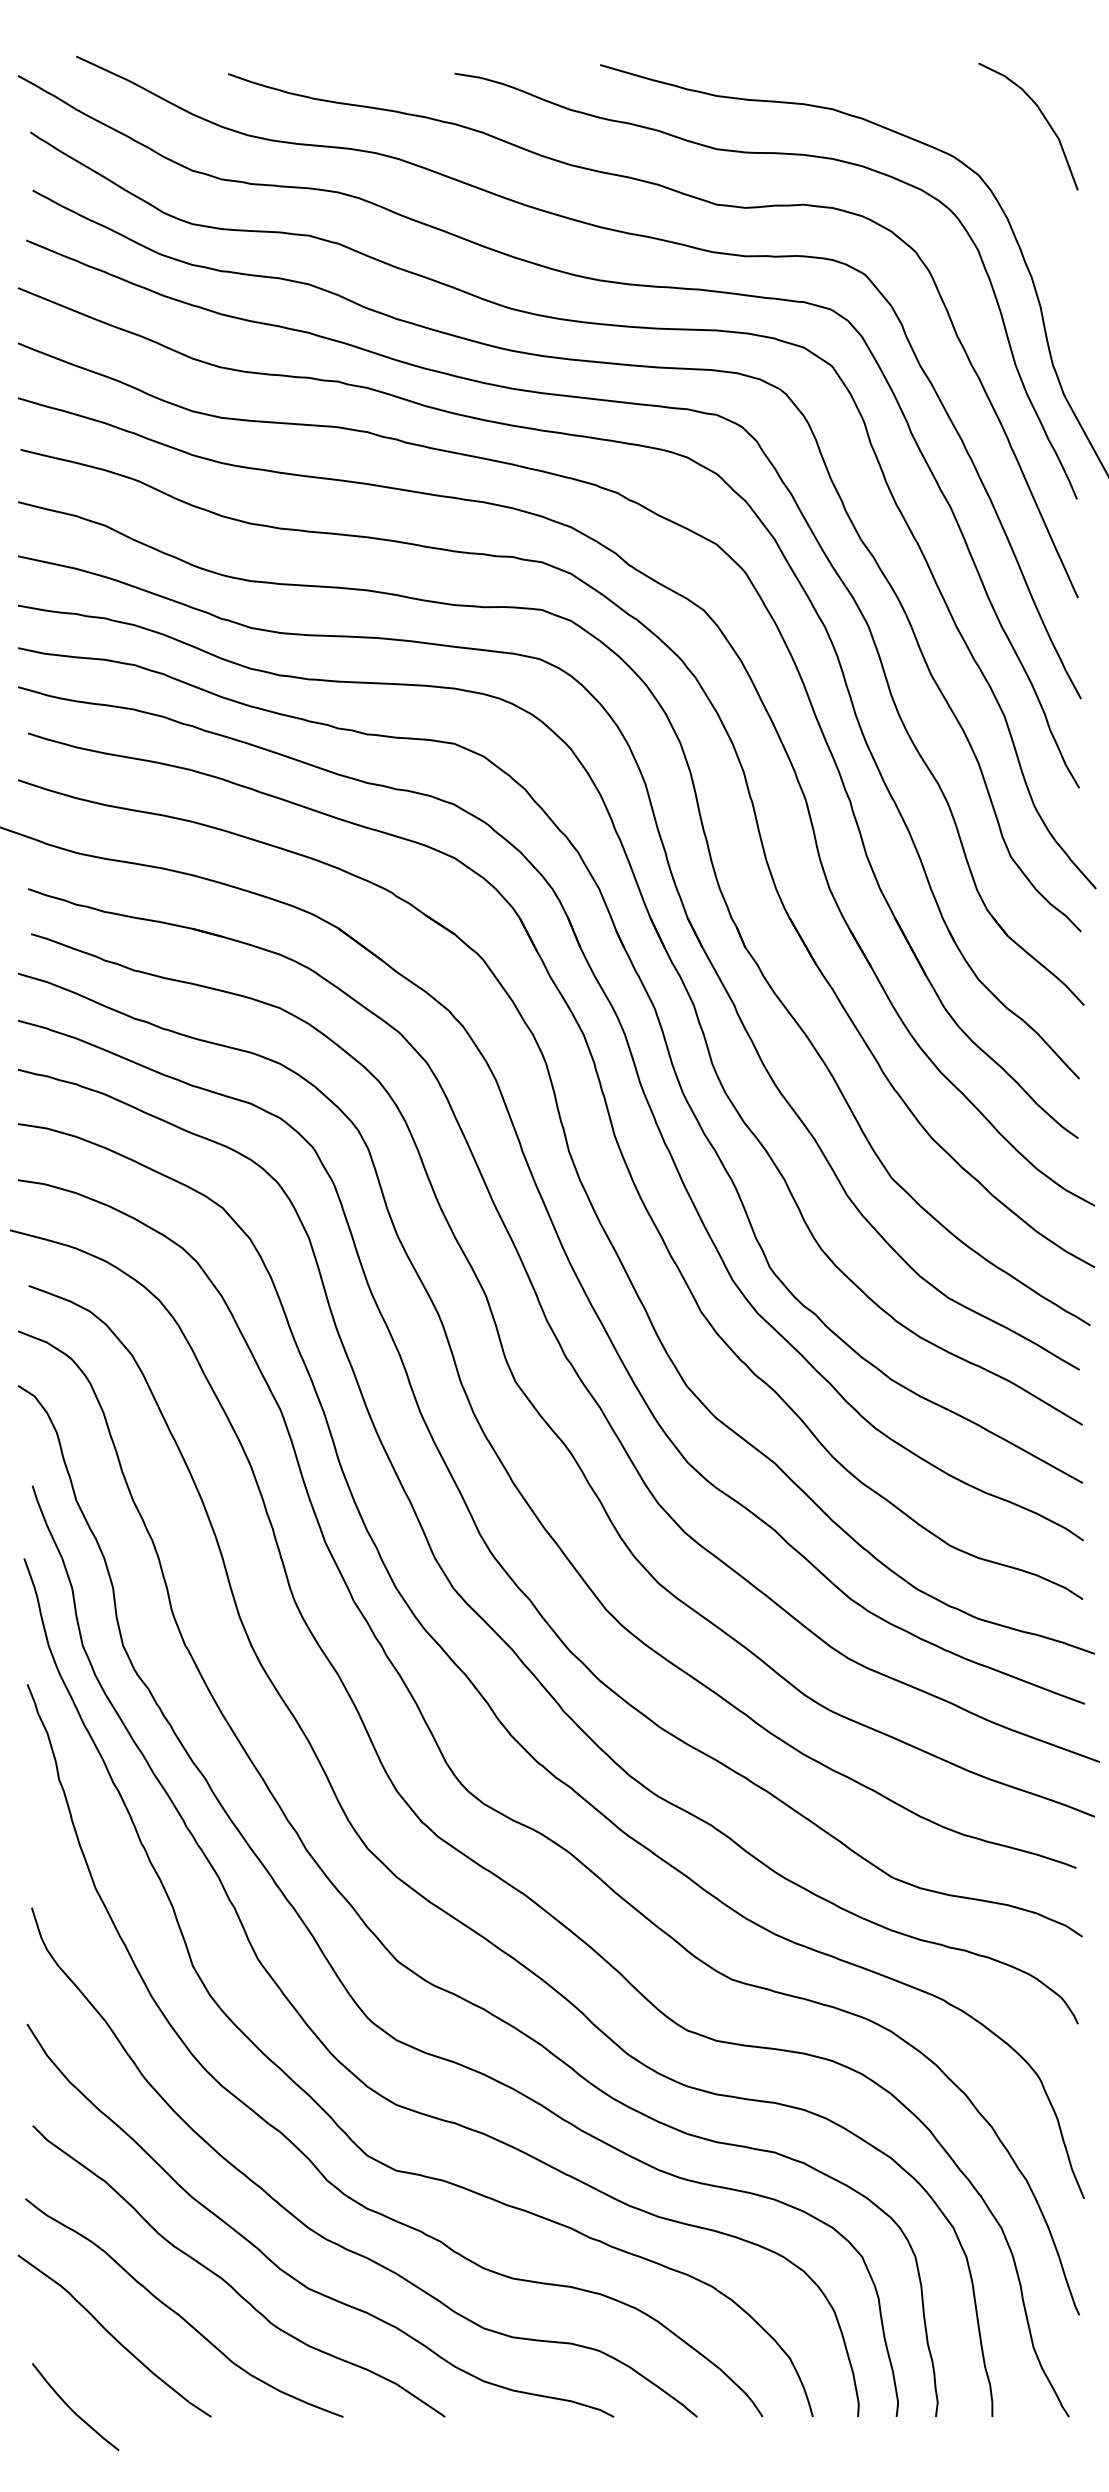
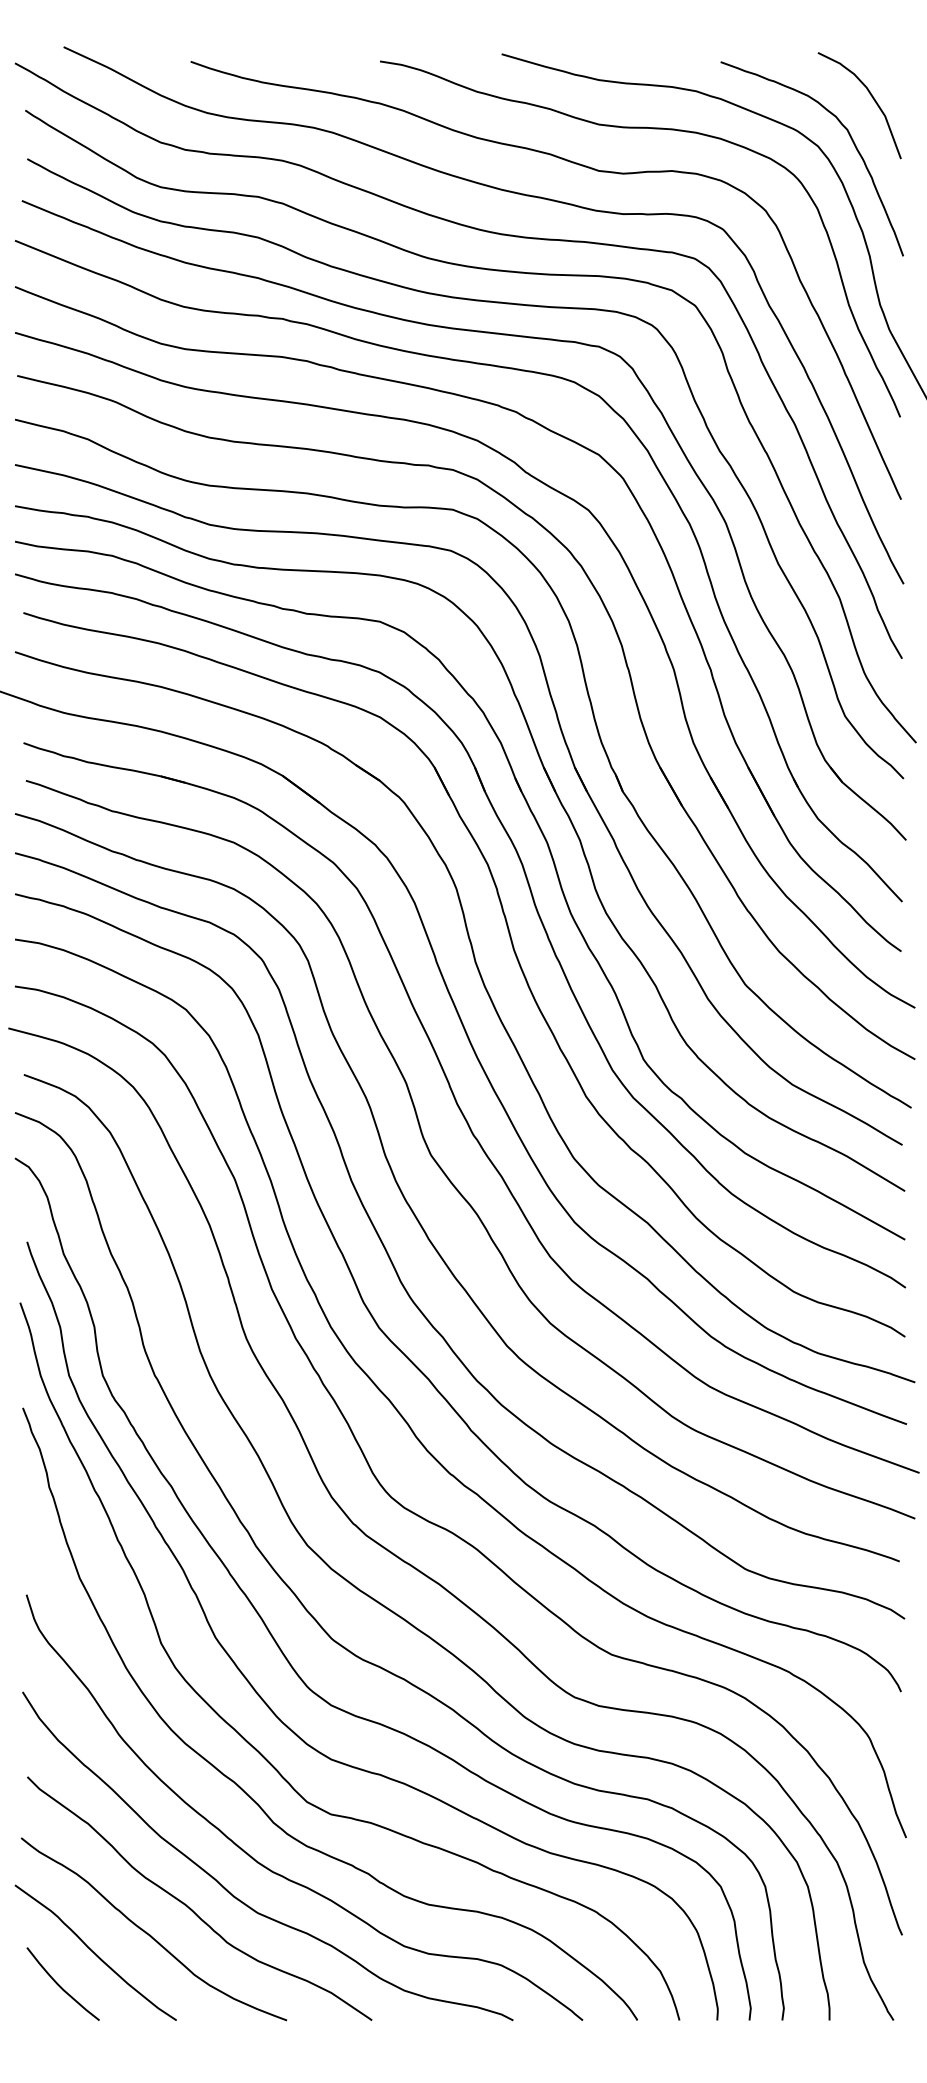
curve: (1017, 165) -> (850, 138), added
curve: (72, 2408) -> (60, 1985), moved

